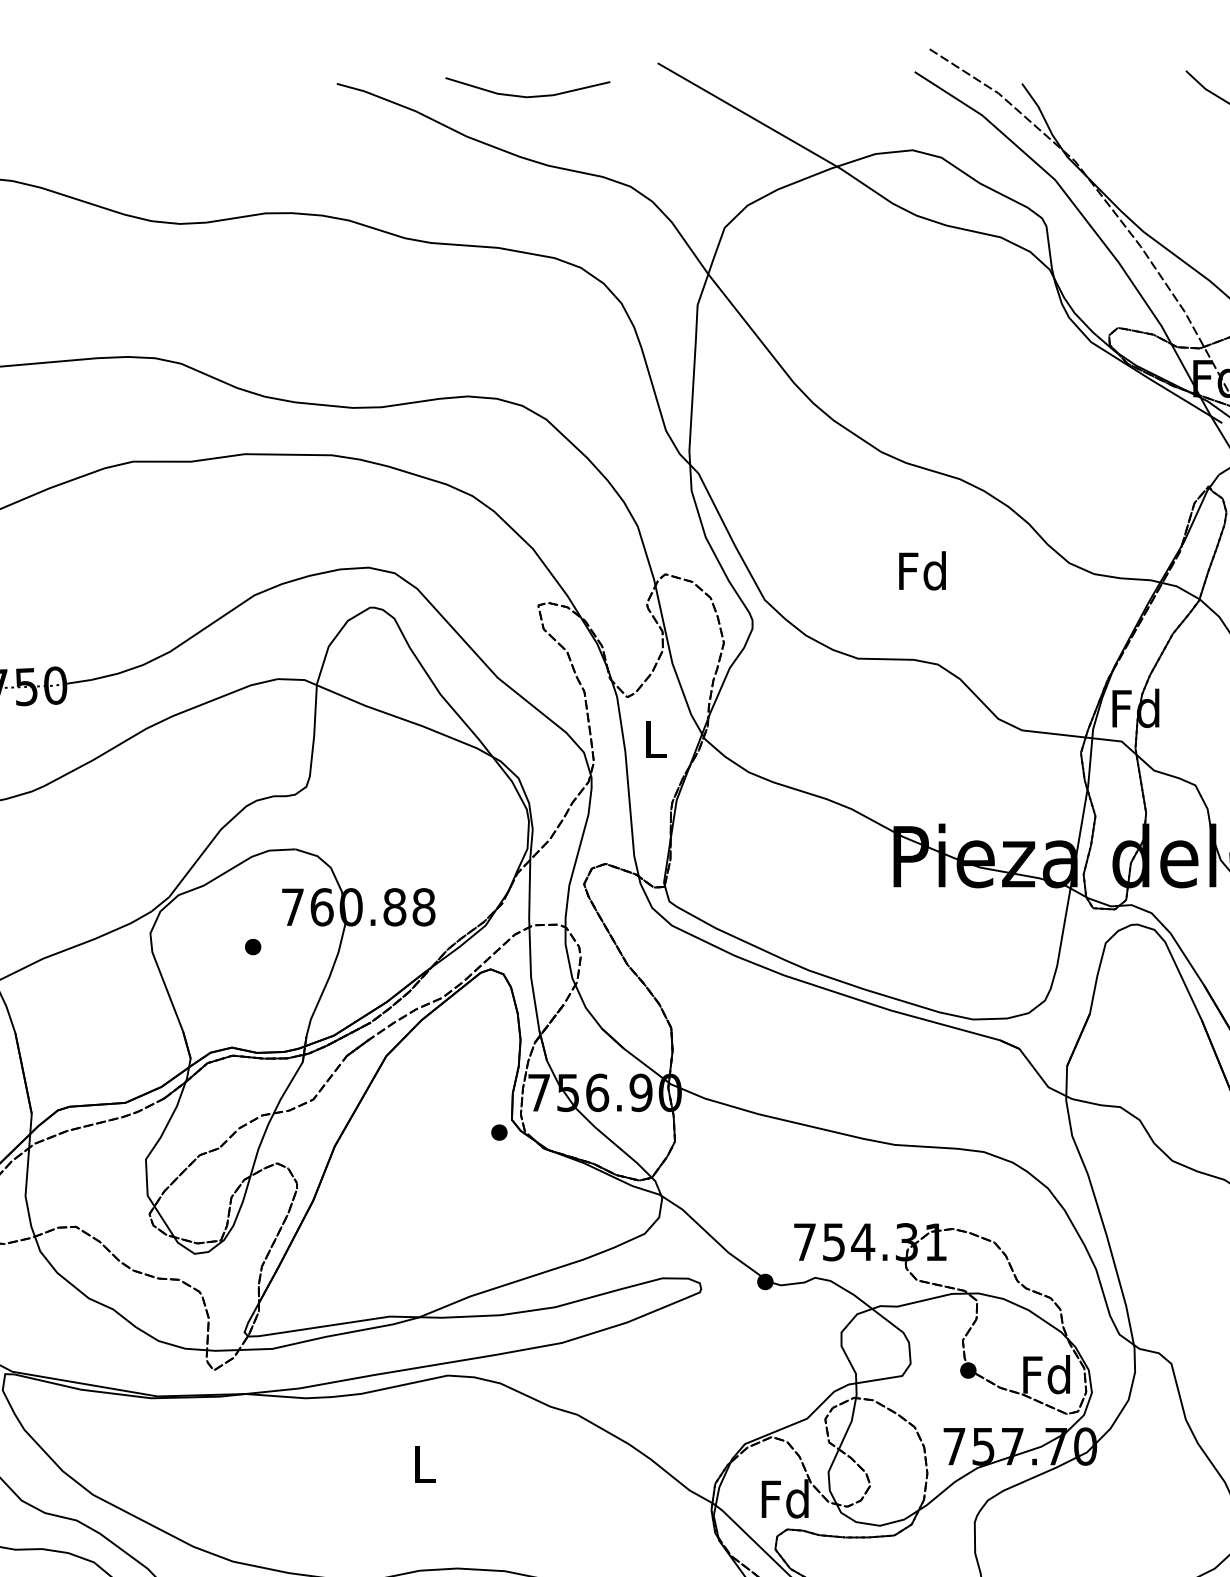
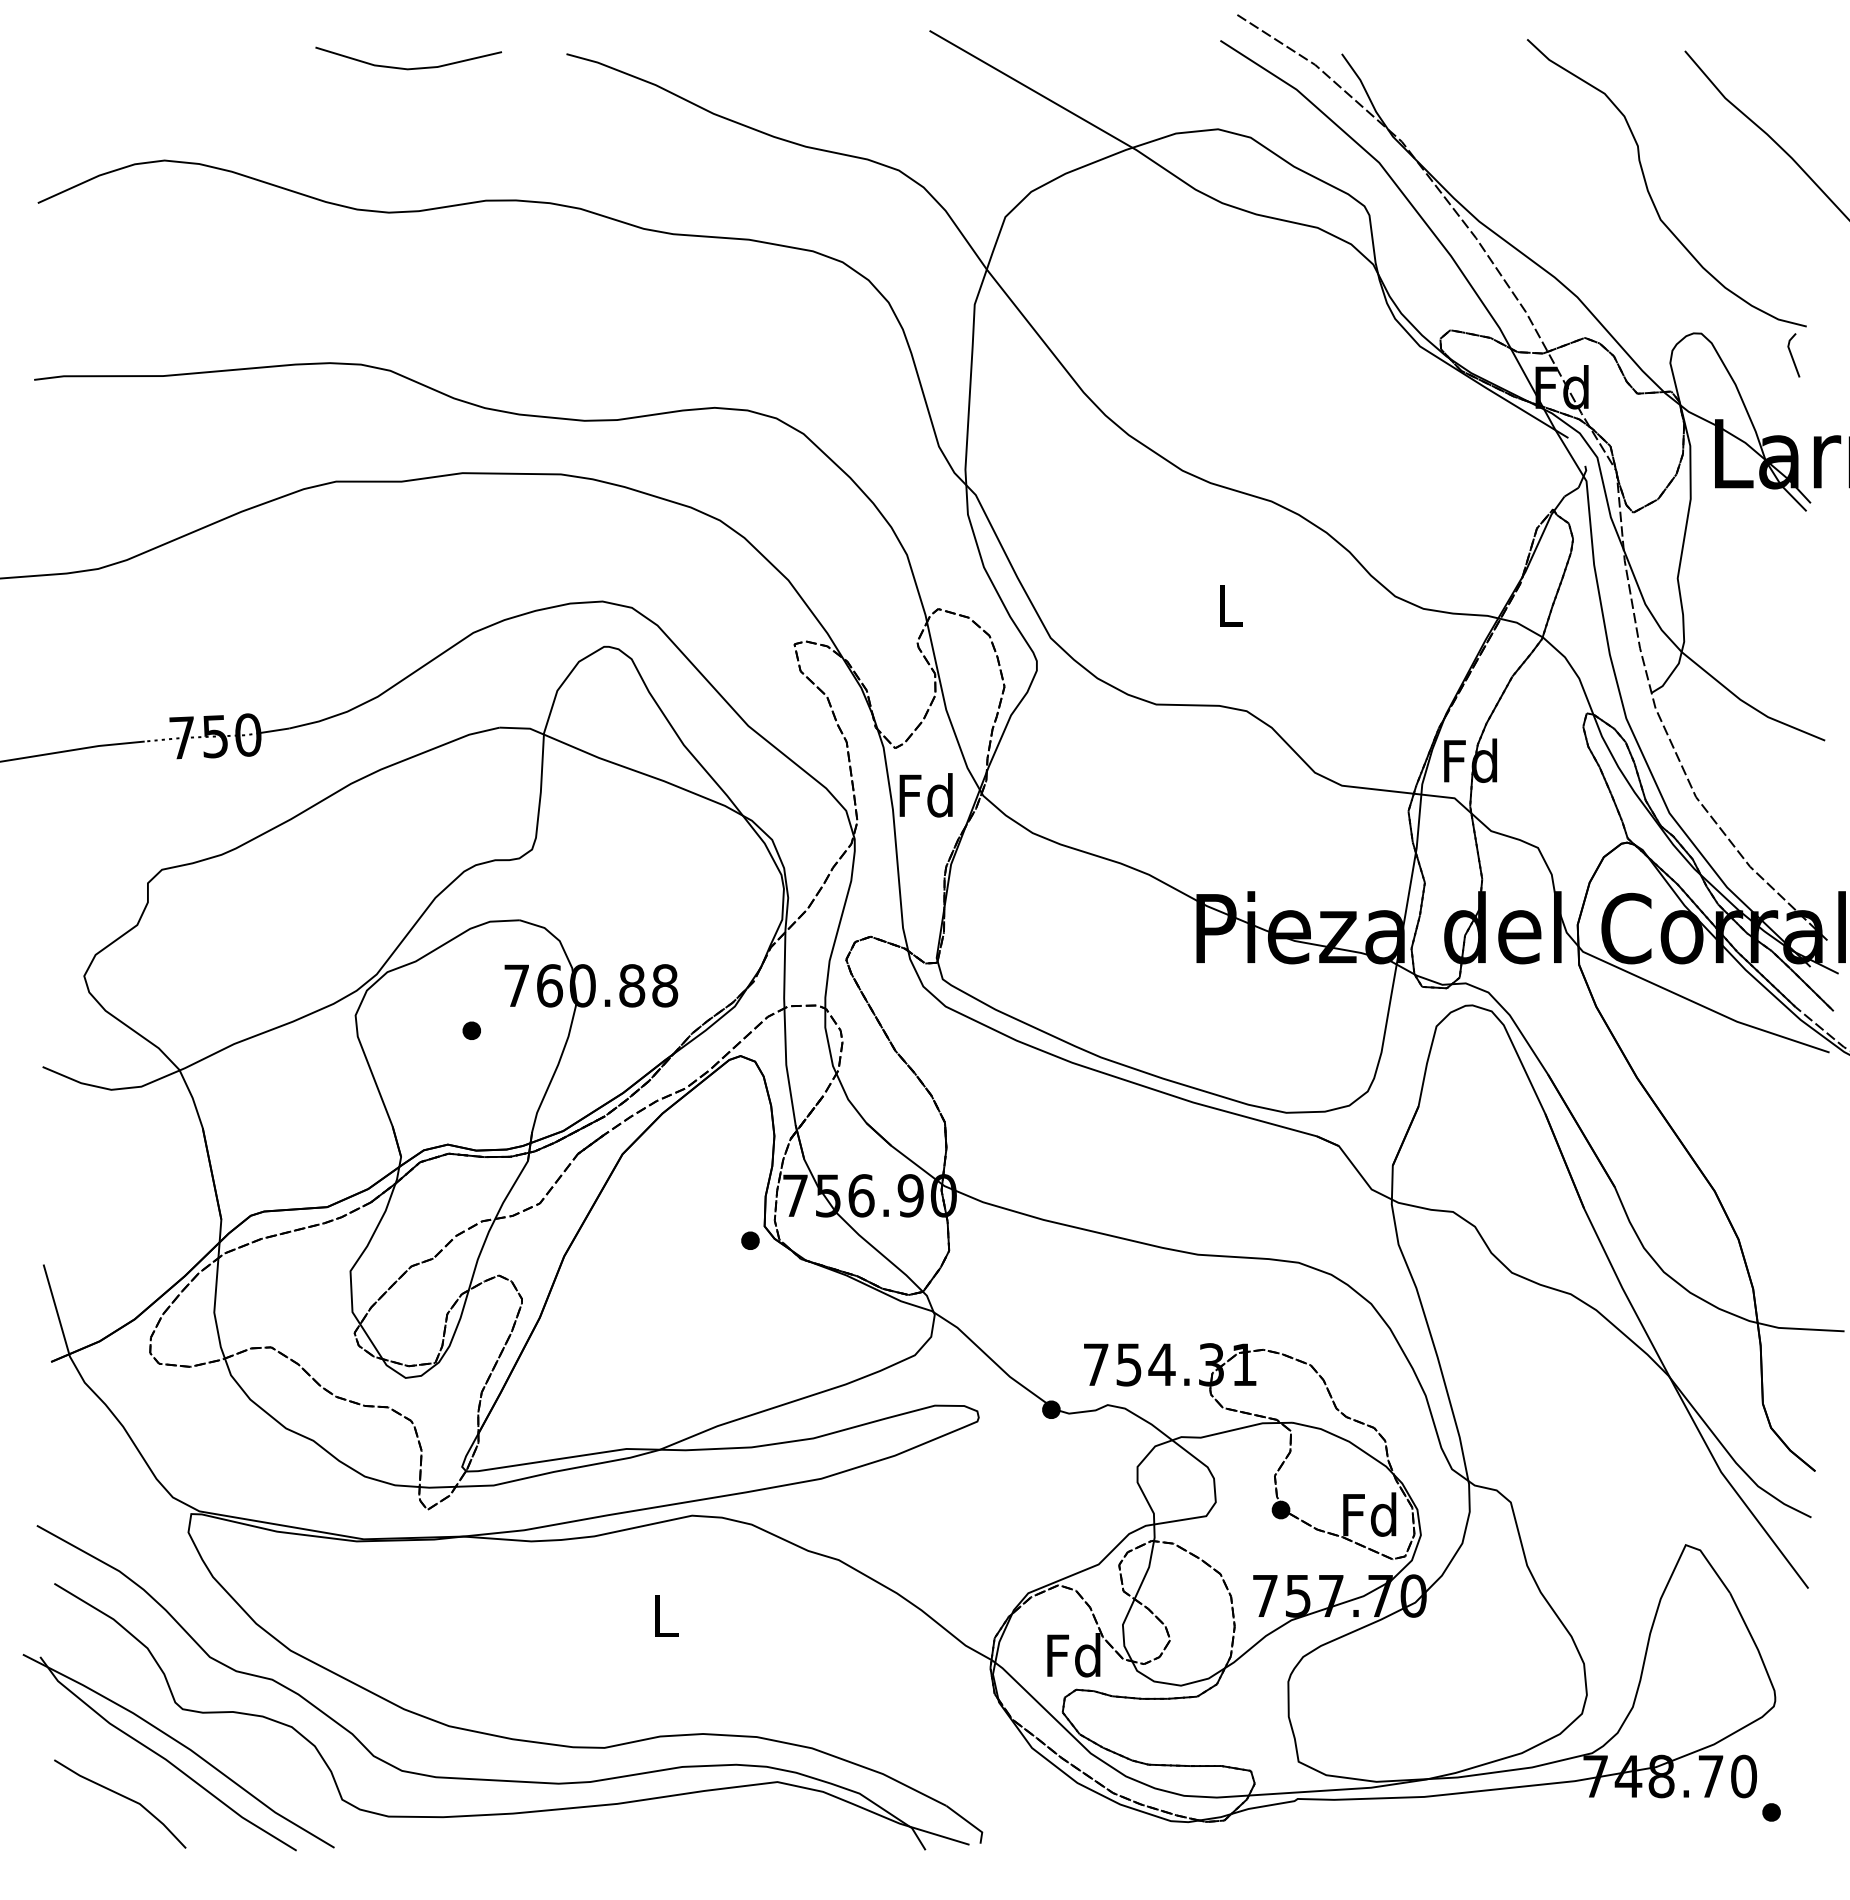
line: (527, 96) -> (408, 68), moved
text: (921, 571) -> (1228, 605), Fd -> L
text: (654, 739) -> (925, 795), L -> Fd

